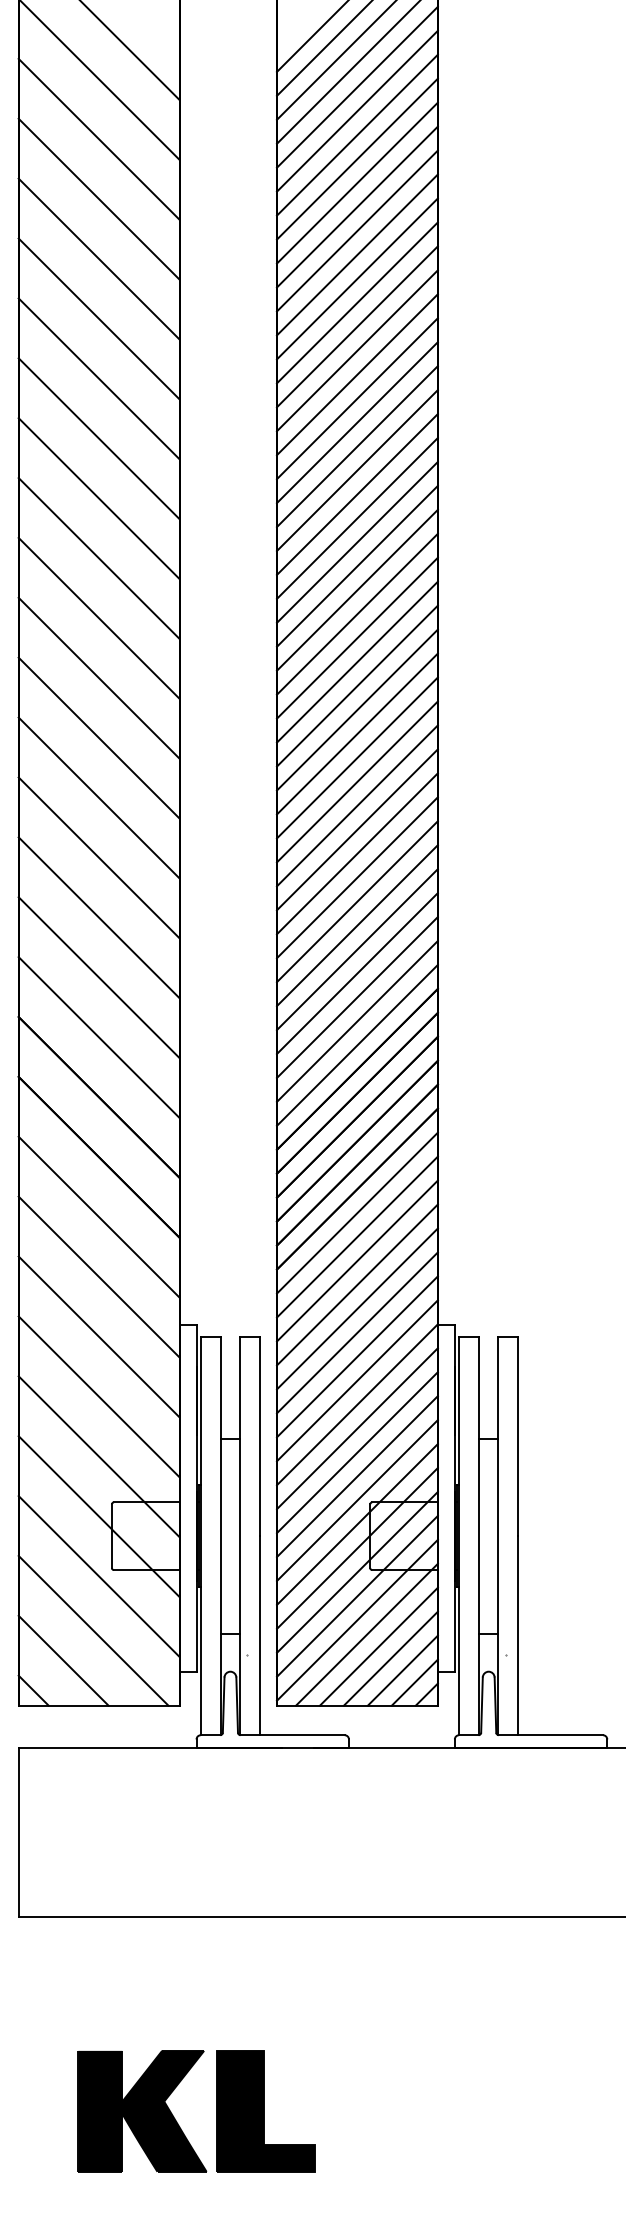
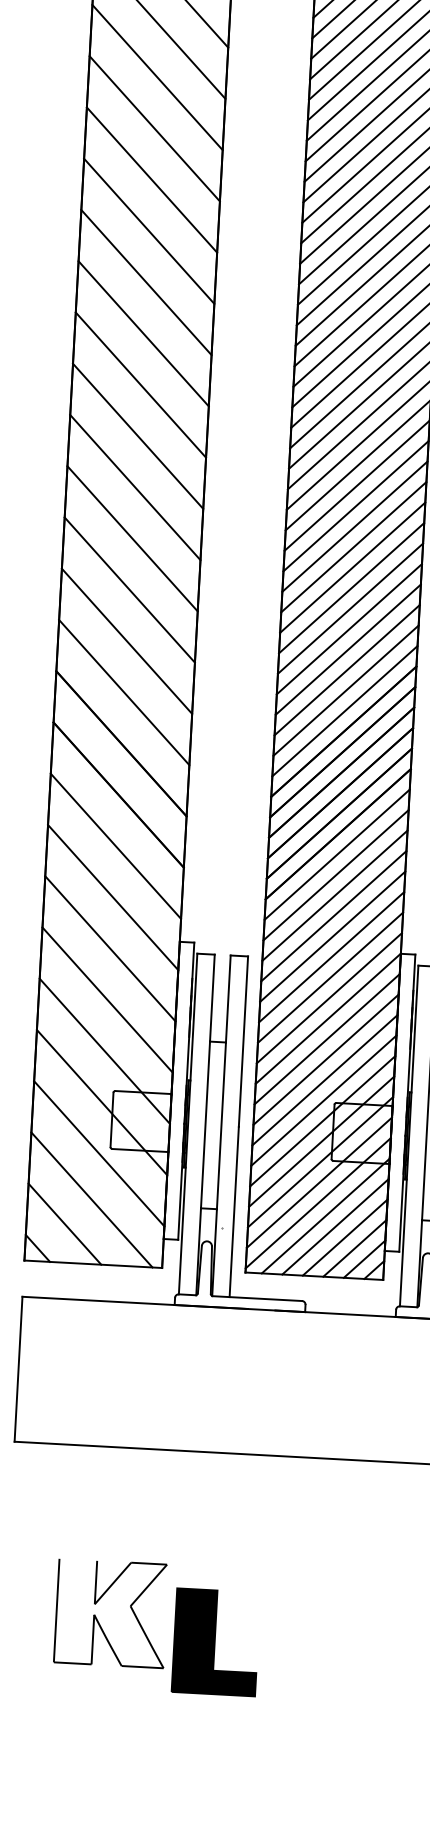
fill: (142, 2110) -> (111, 1612), removed
part: (265, 2111) -> (215, 1642), moved

